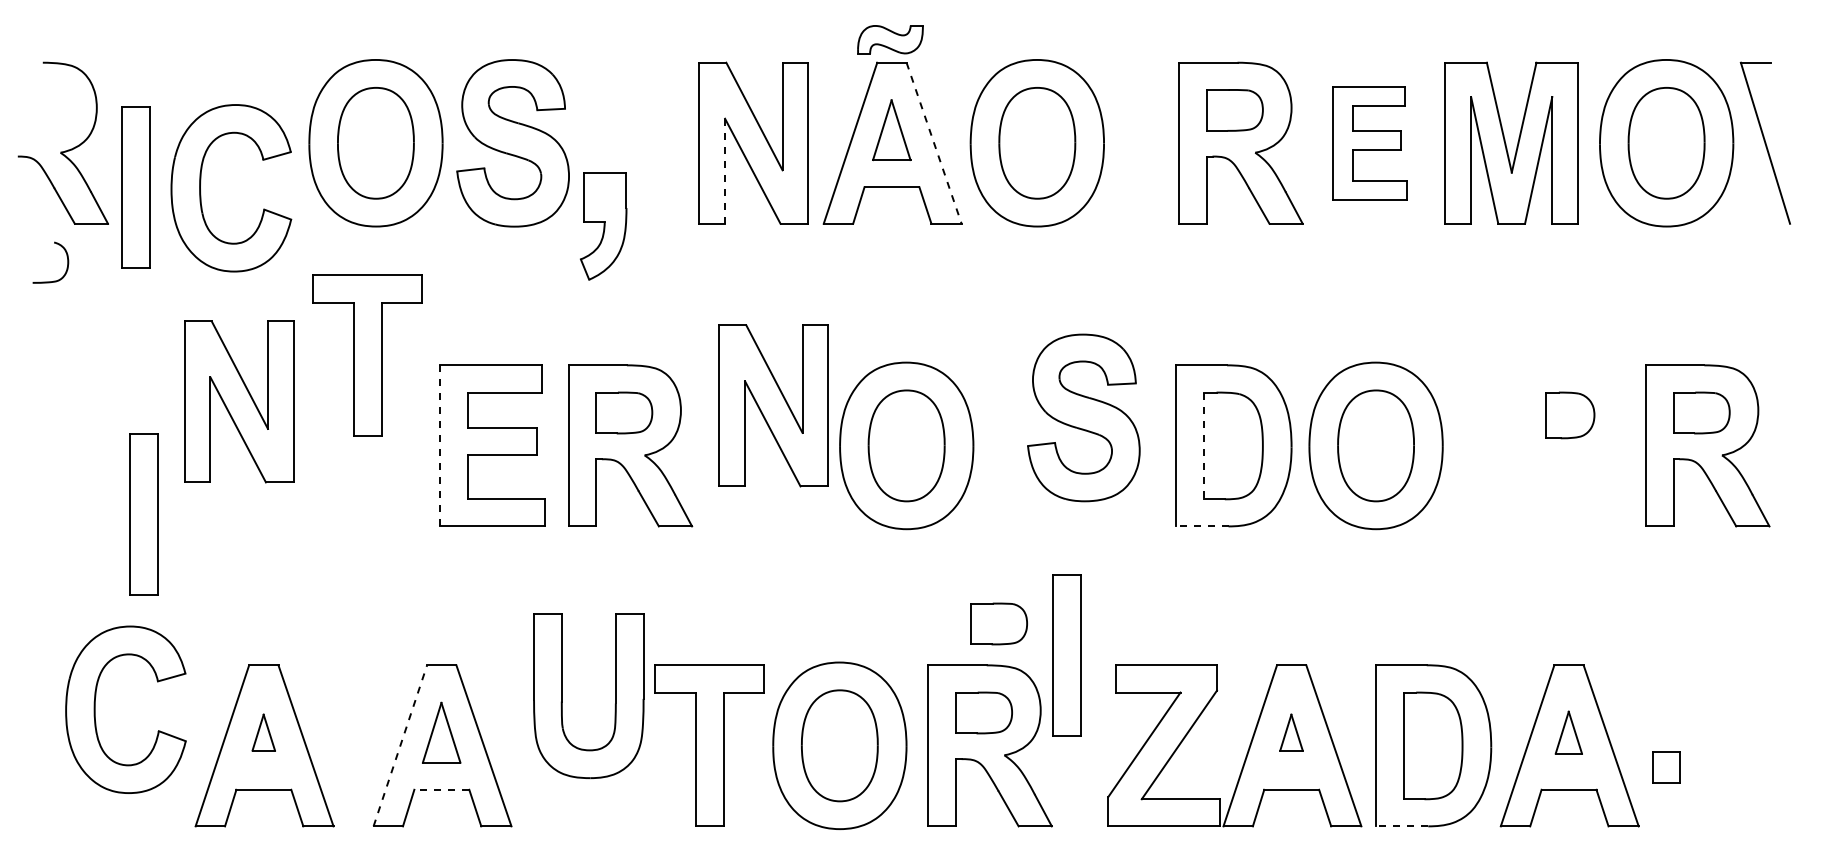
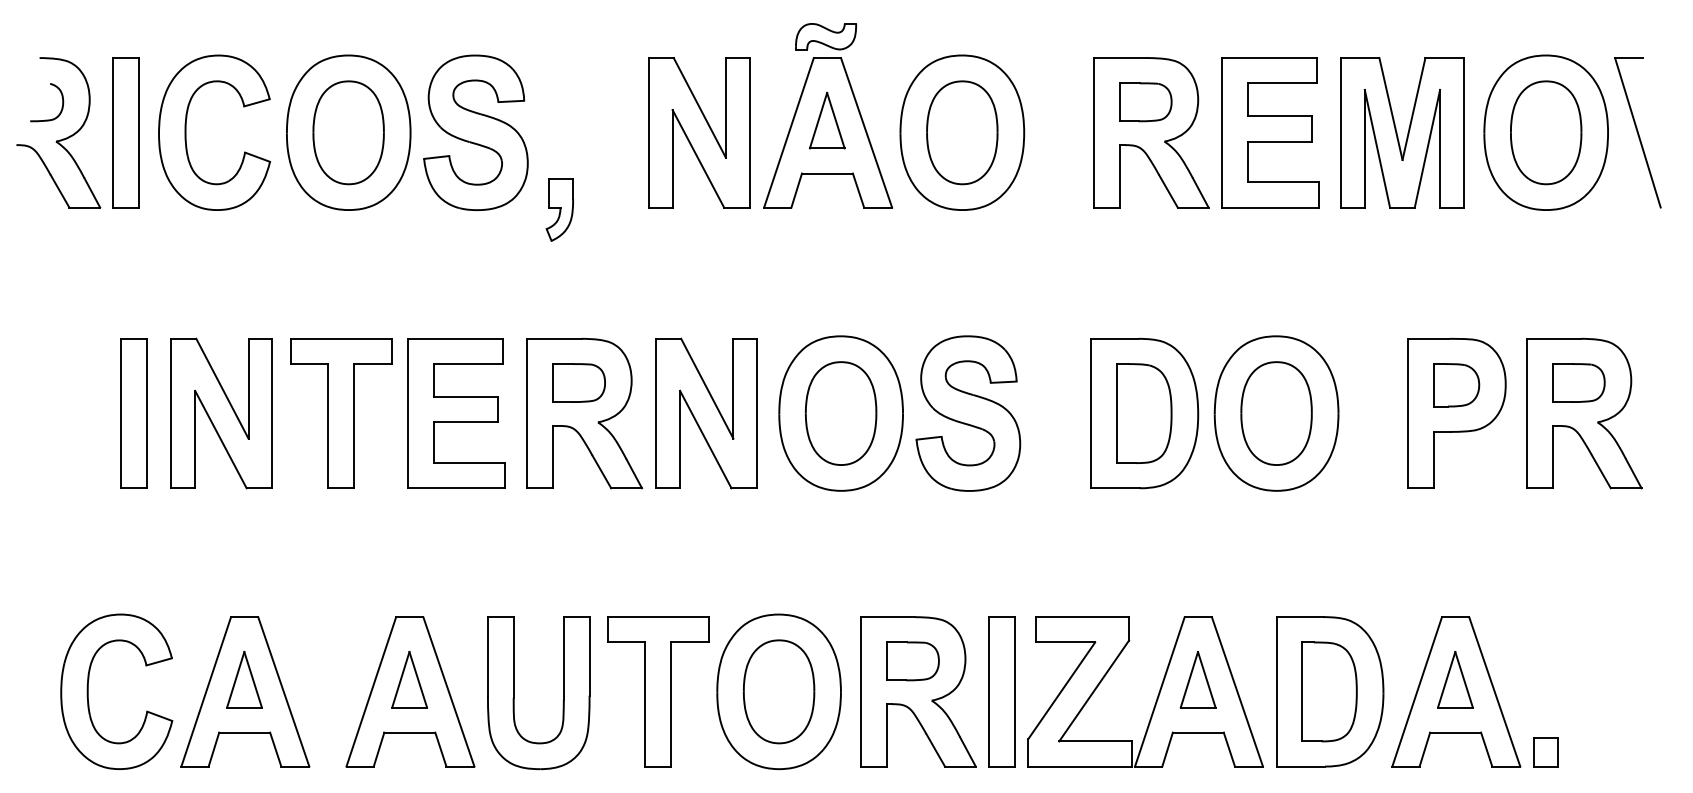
line: (934, 143) -> (866, 133), dashed -> solid
part: (1369, 143) -> (1270, 133), size x1.43
line: (725, 171) -> (673, 158), dashed -> solid
part: (135, 187) -> (125, 133), moved
part: (201, 193) -> (186, 137), moved
part: (603, 226) -> (559, 210), size x0.62
curve: (66, 267) -> (61, 107), moved
part: (367, 355) -> (340, 413), moved
part: (239, 401) -> (222, 413), moved
part: (773, 405) -> (706, 413), moved
part: (1083, 417) -> (968, 413), moved
line: (440, 445) -> (408, 413), dashed -> solid
part: (1570, 445) -> (1456, 413), added
line: (1204, 446) -> (1117, 414), dashed -> solid
part: (143, 514) -> (133, 413), moved
line: (1201, 526) -> (1114, 488), dashed -> solid
part: (998, 623) -> (926, 578), removed
part: (1066, 655) -> (1001, 691), moved
part: (562, 696) -> (514, 693), moved
part: (95, 709) -> (88, 691), moved
part: (263, 732) -> (244, 679), size x1.67
part: (1291, 732) -> (1198, 679), size x1.67
part: (1568, 732) -> (1455, 679), size x1.43
line: (400, 745) -> (371, 691), dashed -> solid
part: (1666, 767) -> (1546, 751), moved
line: (441, 789) -> (409, 732), dashed -> solid
line: (1401, 826) -> (1300, 766), dashed -> solid

